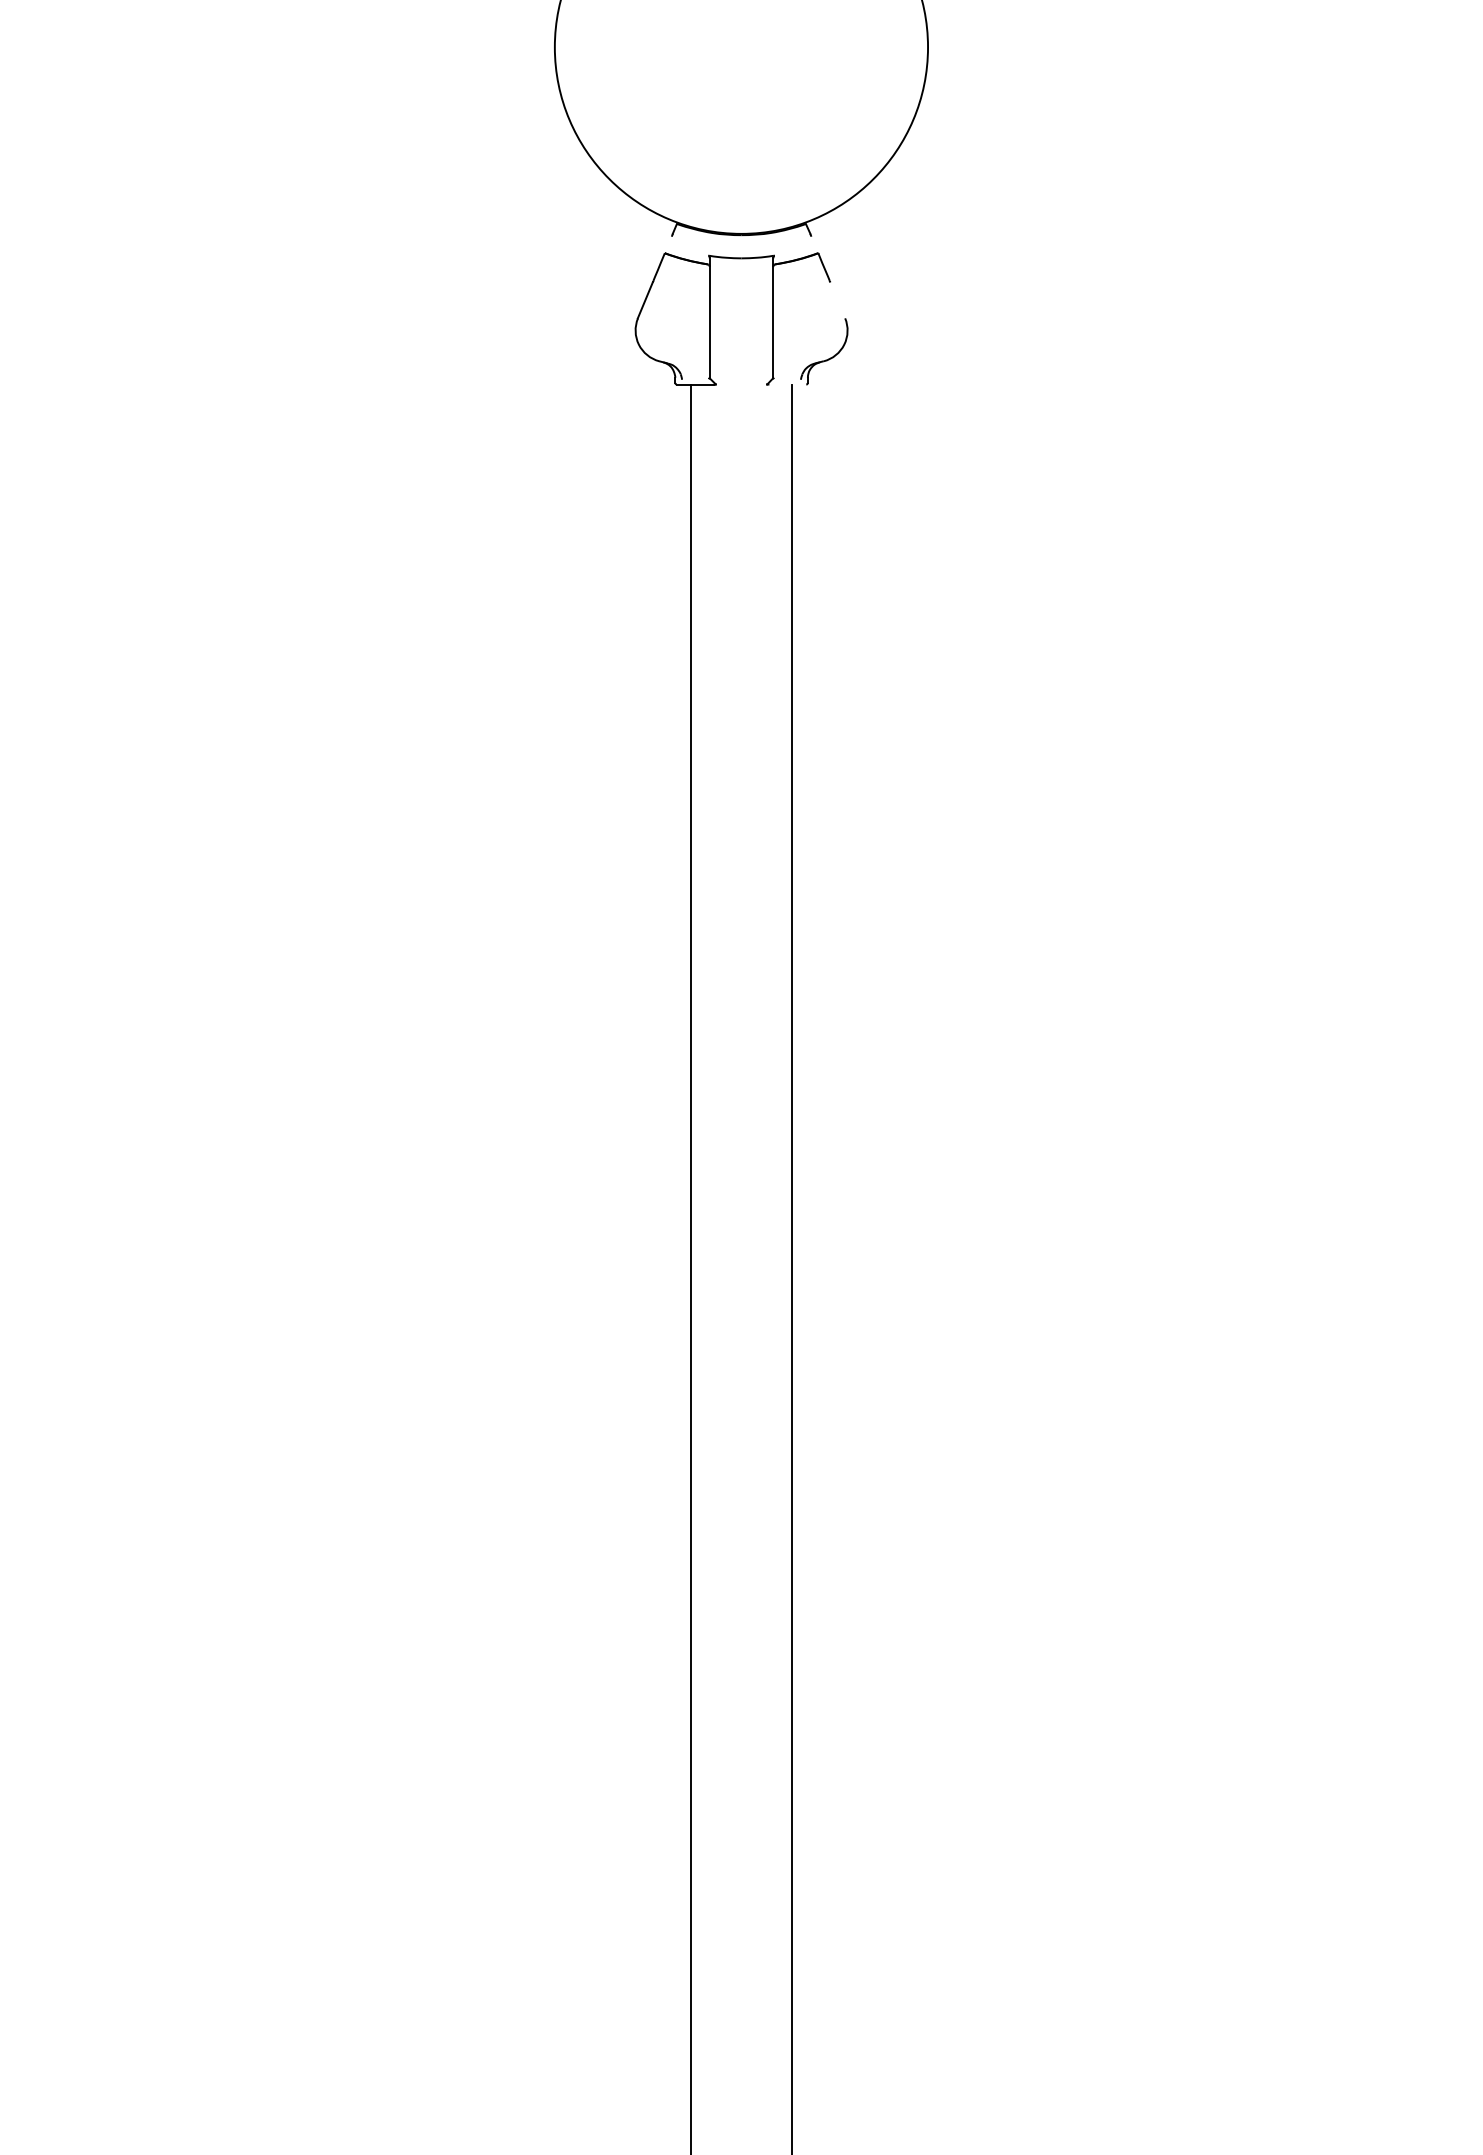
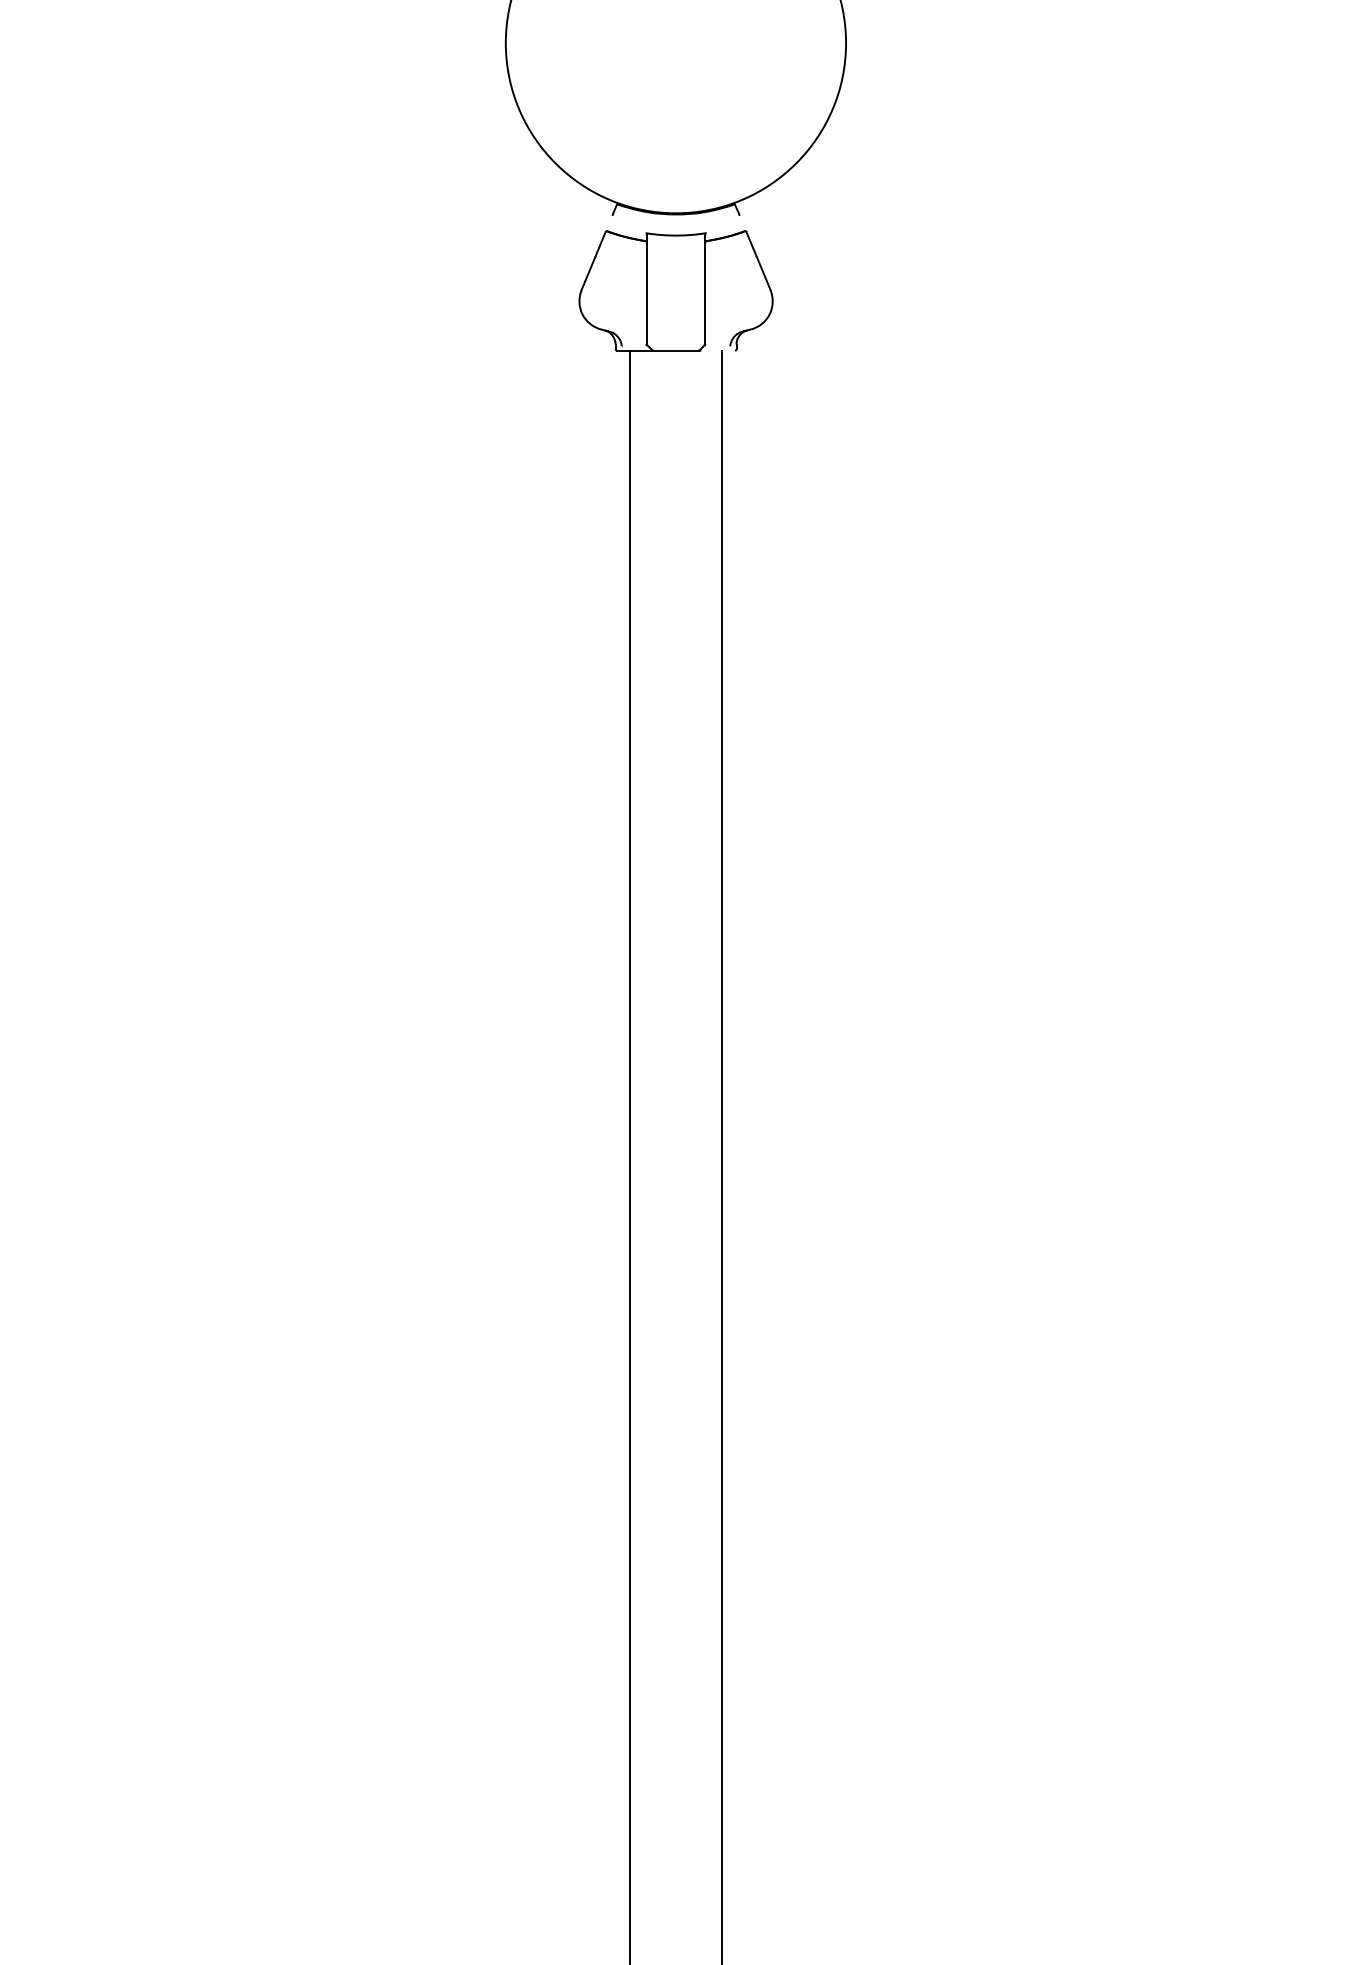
line: (837, 300) -> (763, 274), added
line: (741, 384) -> (676, 350), added

